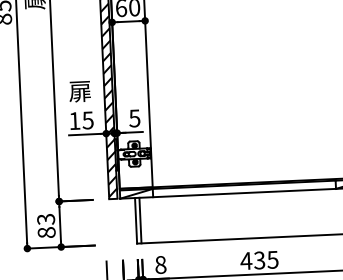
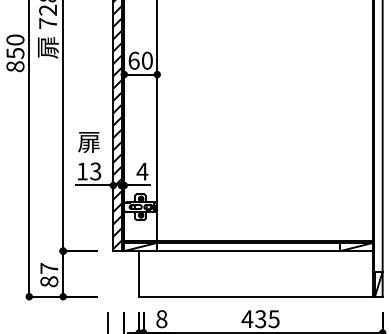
text: (134, 118) -> (142, 171), 5 -> 4
text: (87, 119) -> (95, 170), 15 -> 13
text: (46, 219) -> (49, 268), 83 -> 87
line: (140, 220) -> (143, 273), removed

